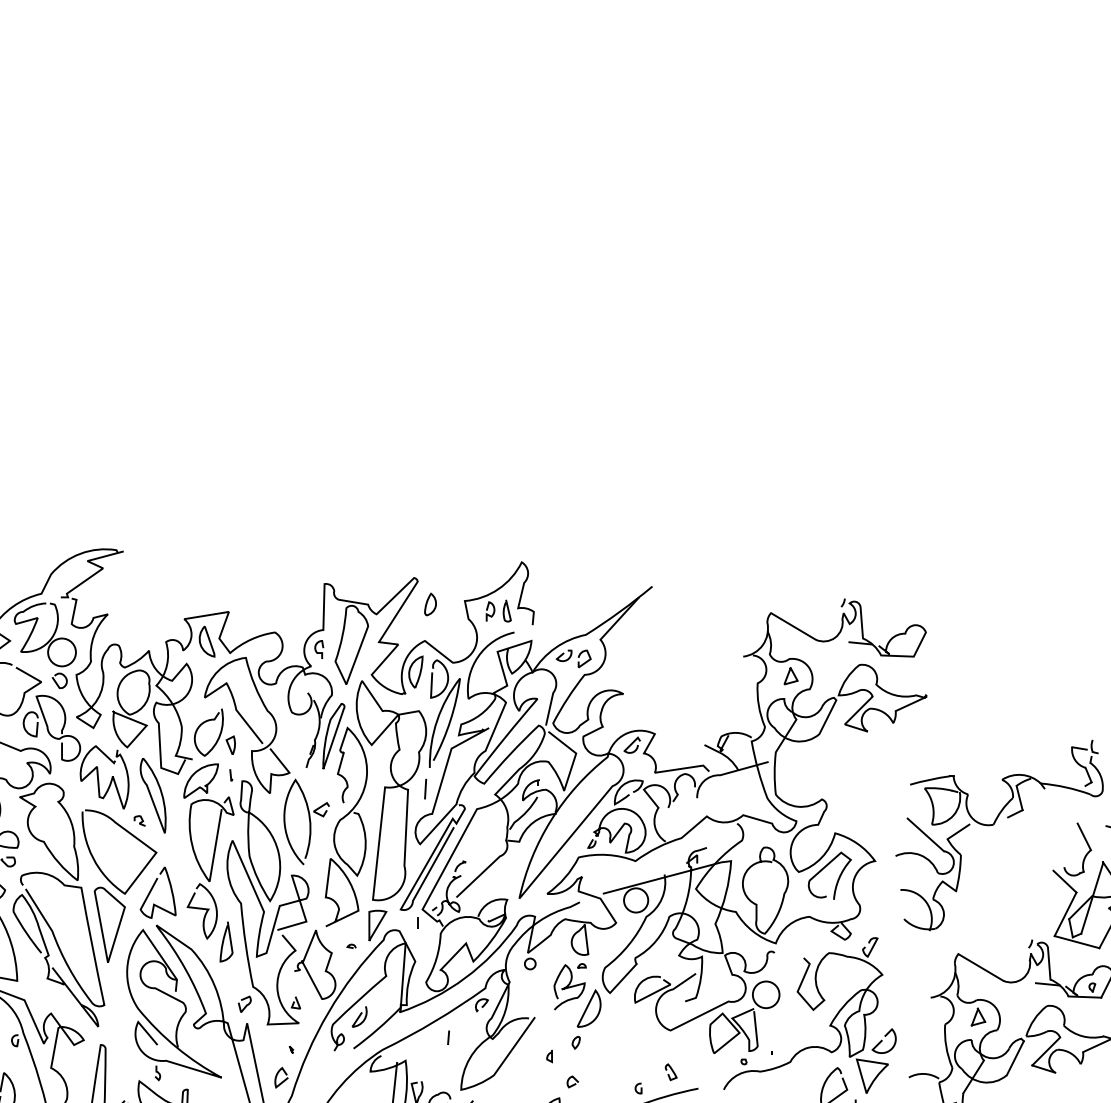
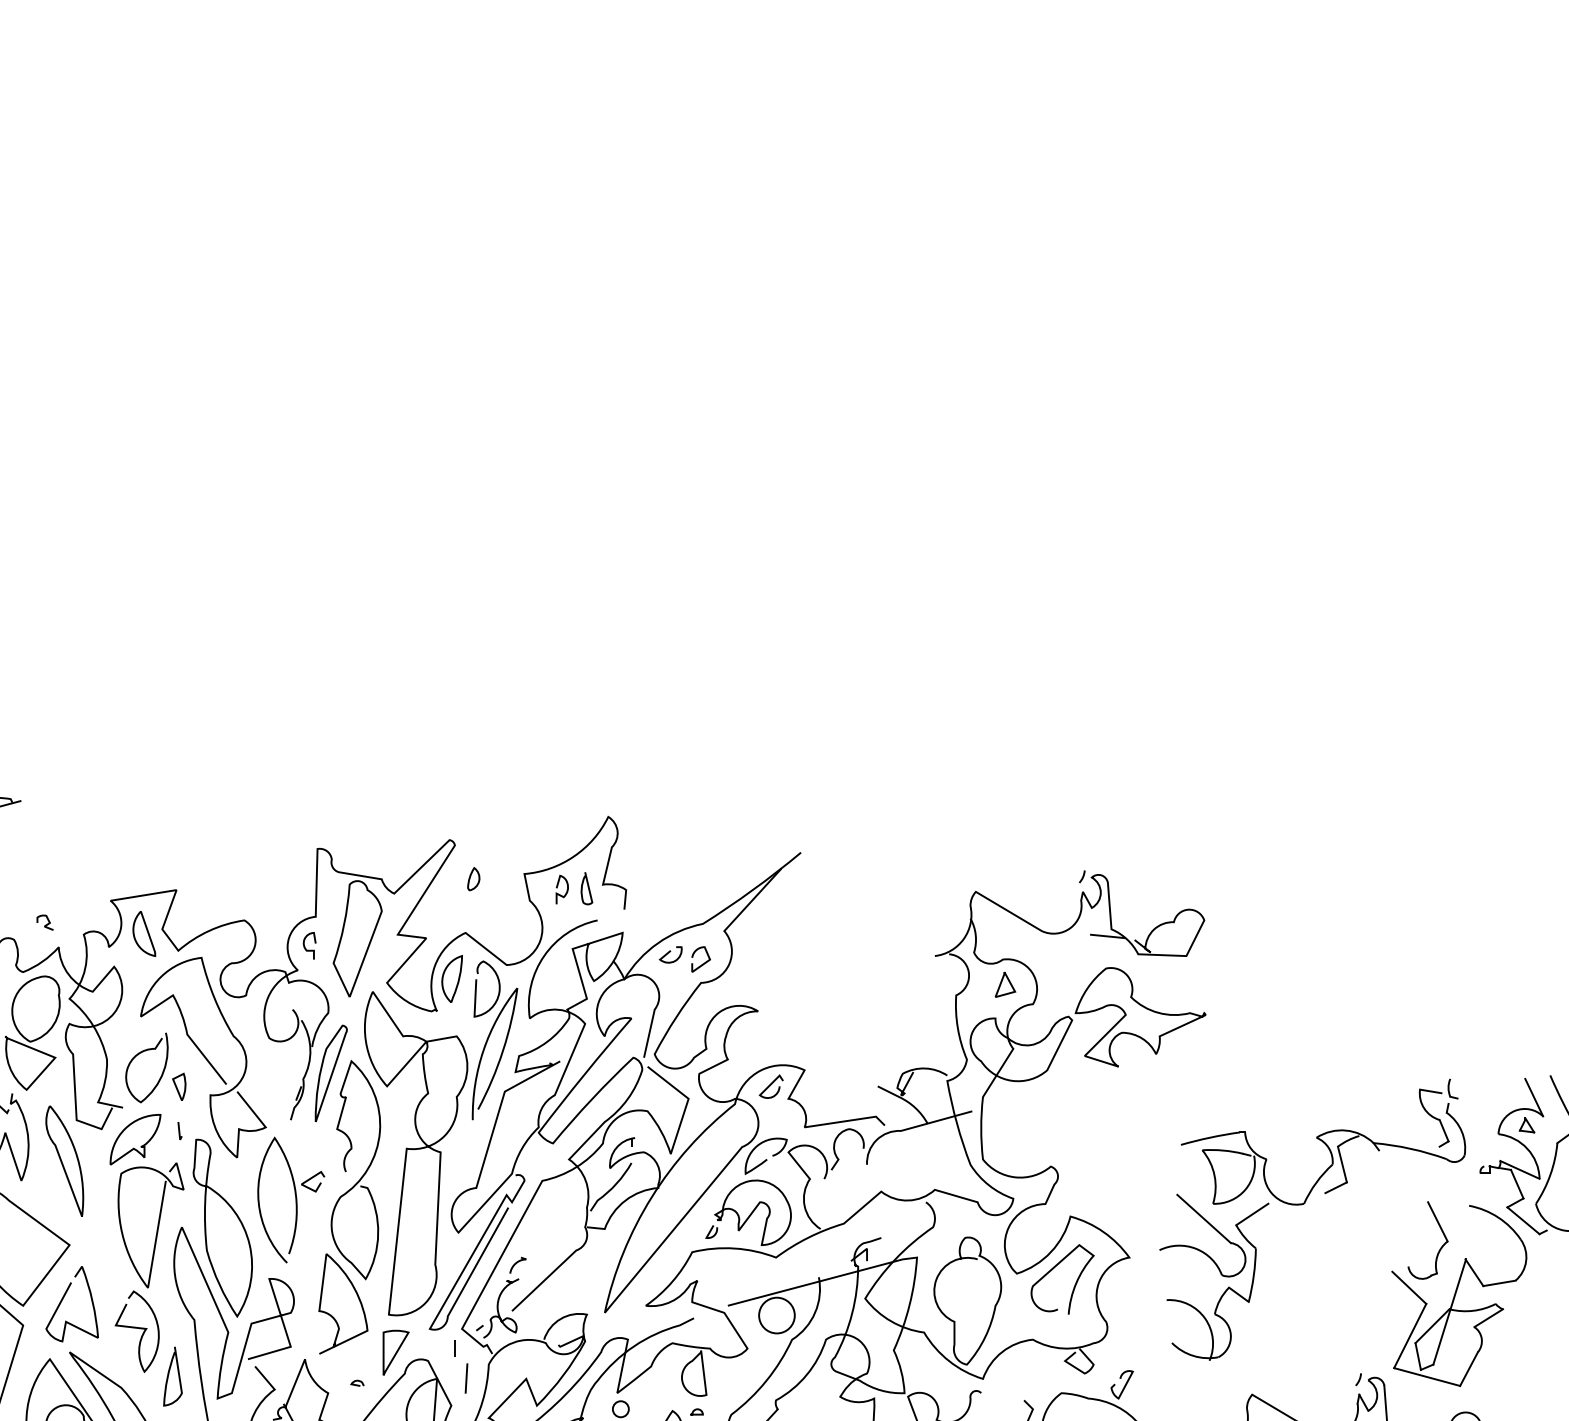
part: (430, 604) -> (473, 879), size x0.7
line: (425, 788) -> (466, 1377), moved
curve: (140, 821) -> (46, 923), moved

